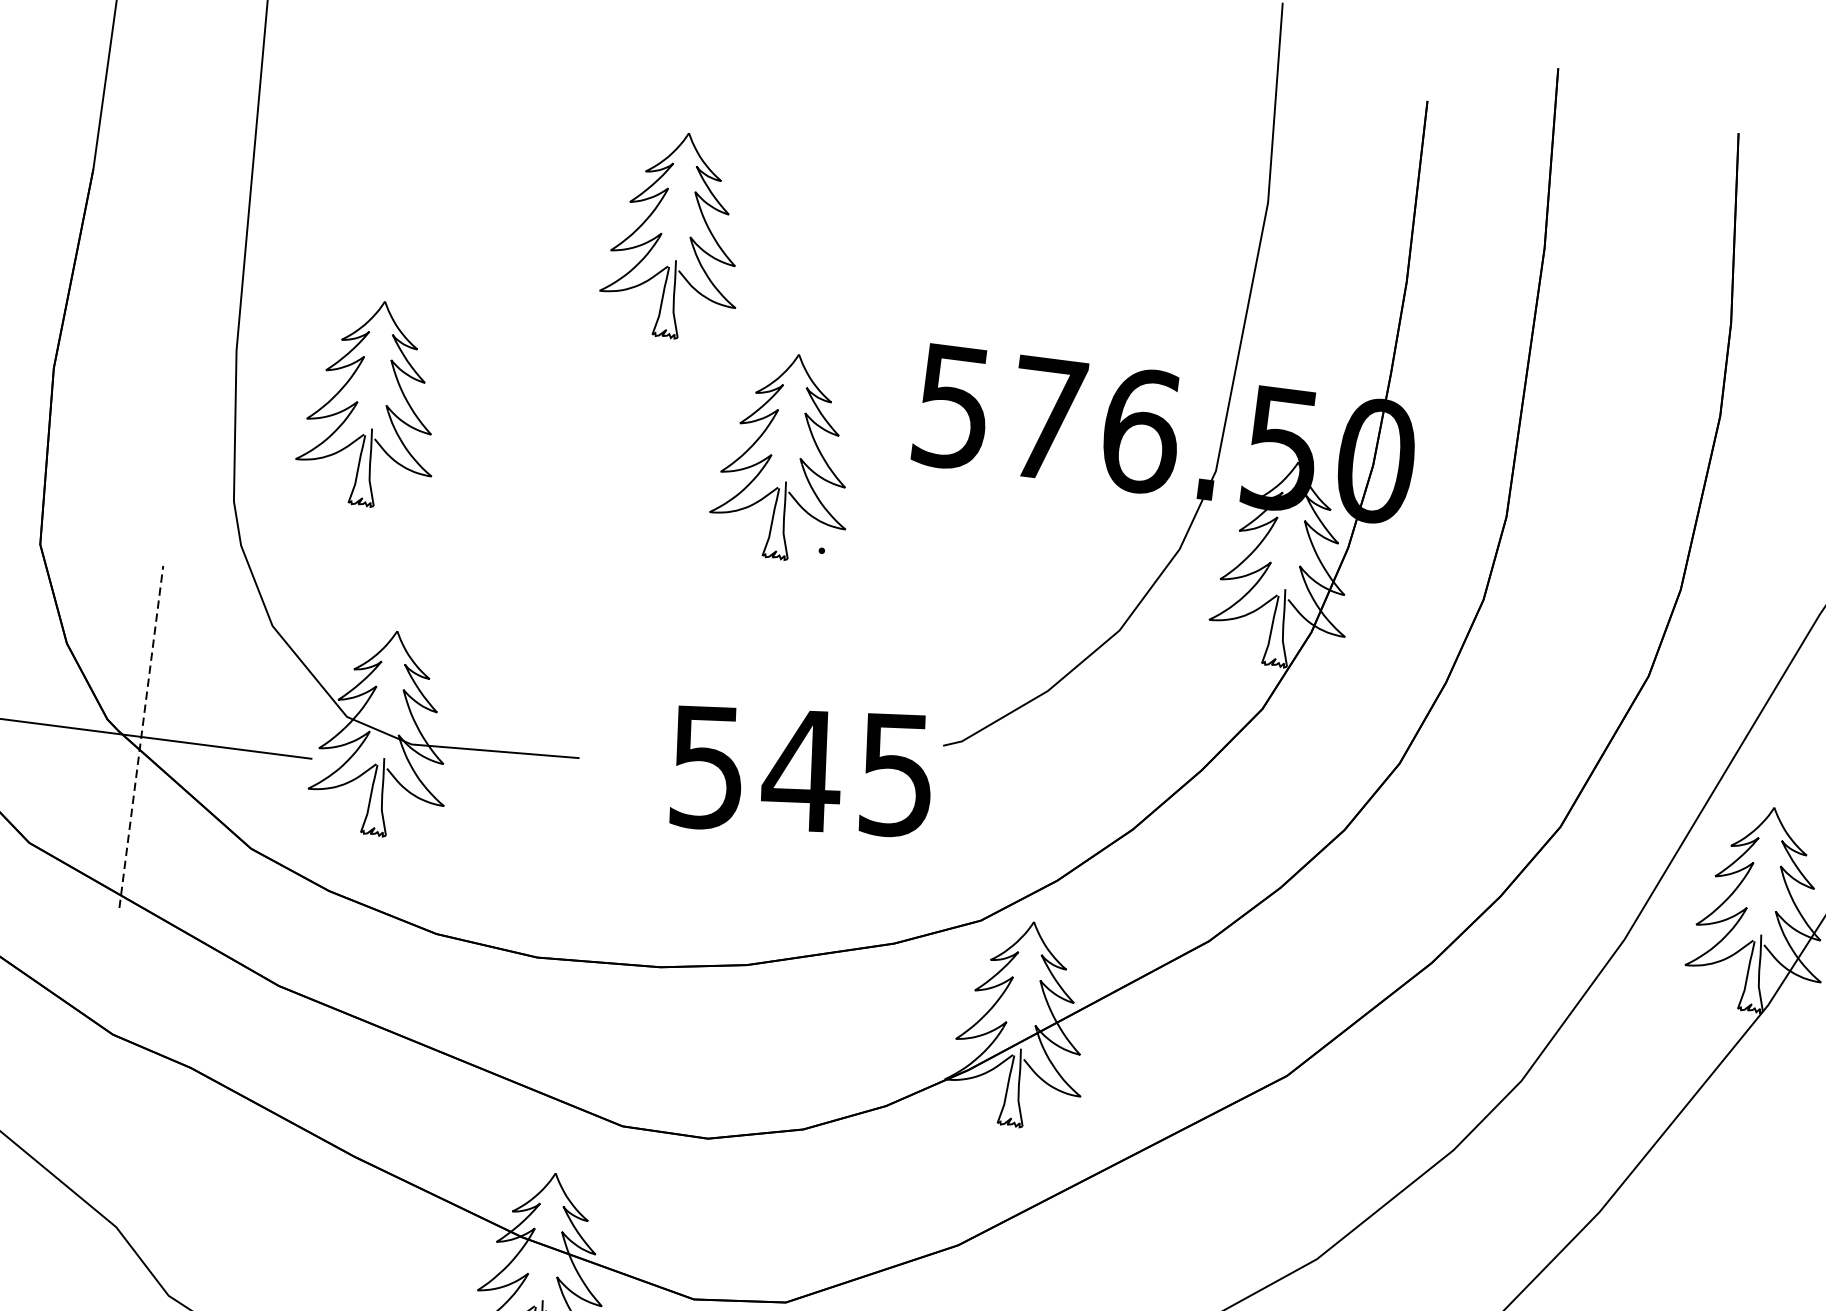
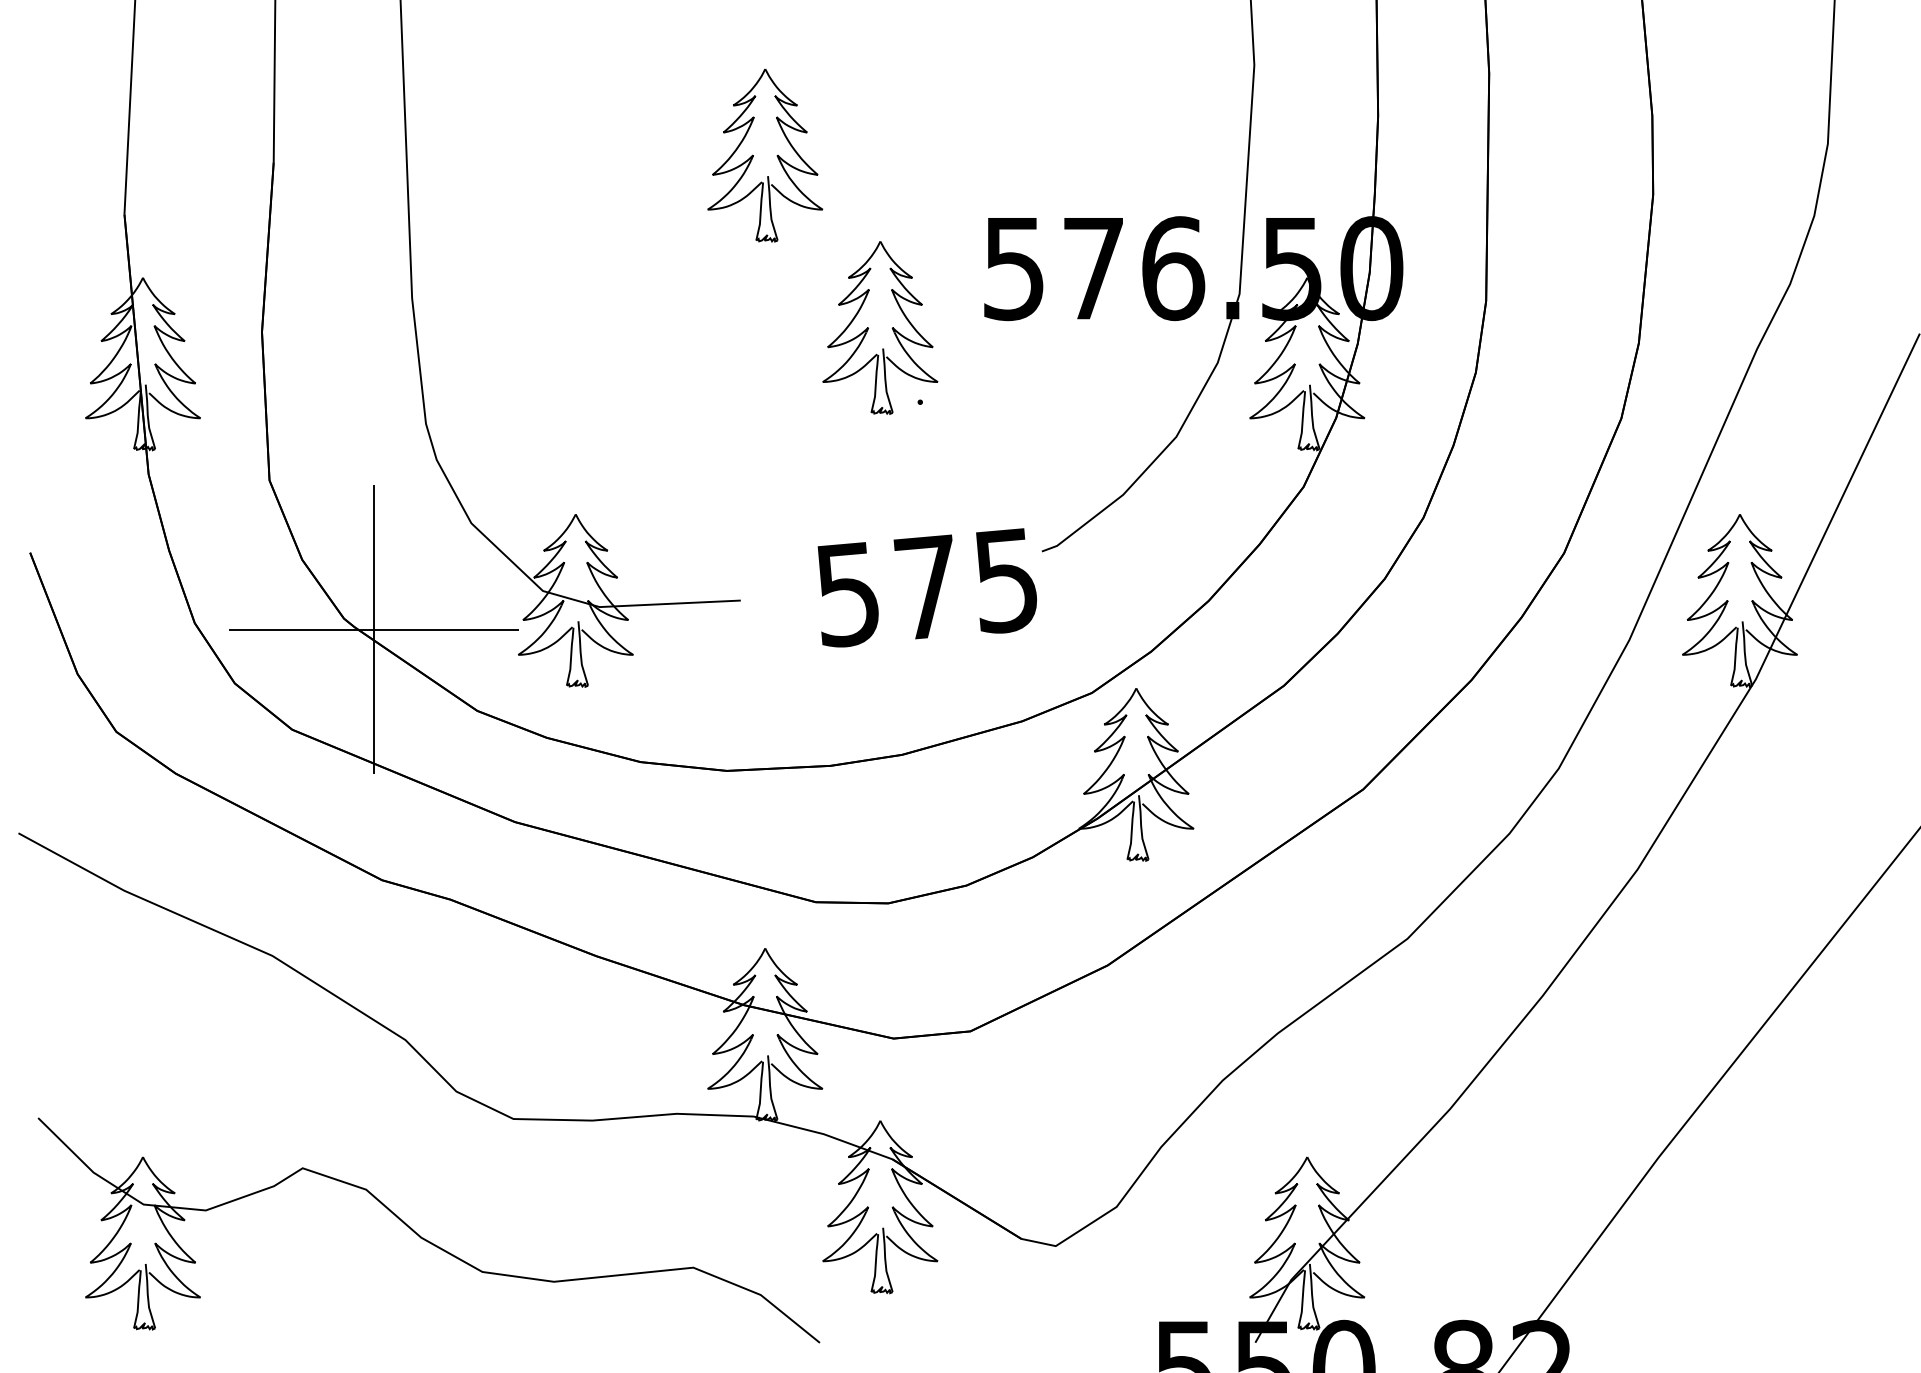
part: (384, 406) -> (541, 328), removed
line: (141, 736) -> (374, 629), dashed -> solid
text: (802, 769) -> (927, 586), 545 -> 575

